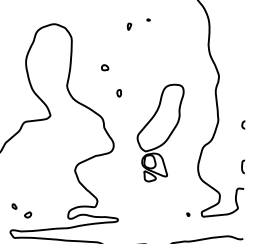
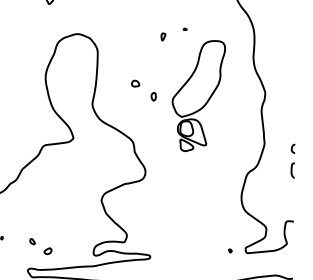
part: (119, 93) -> (153, 96), moved
part: (160, 132) -> (198, 95), moved
curve: (242, 166) -> (292, 170), moved

